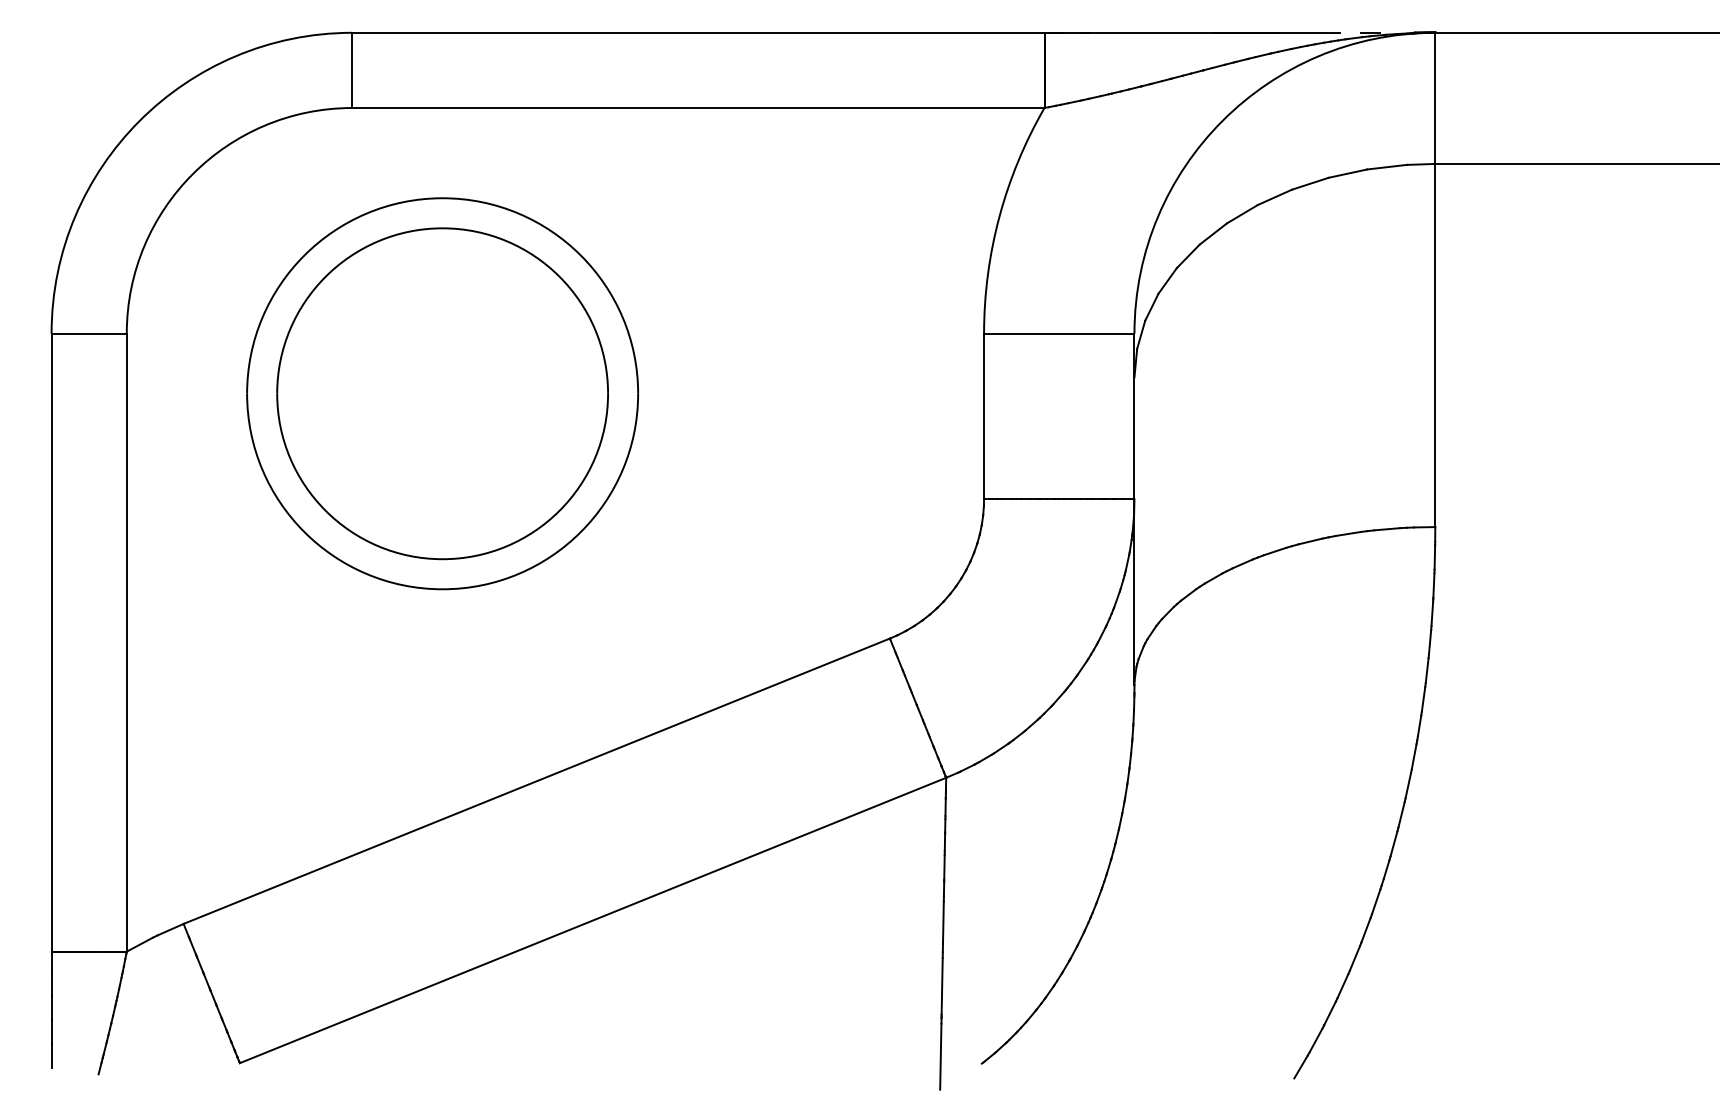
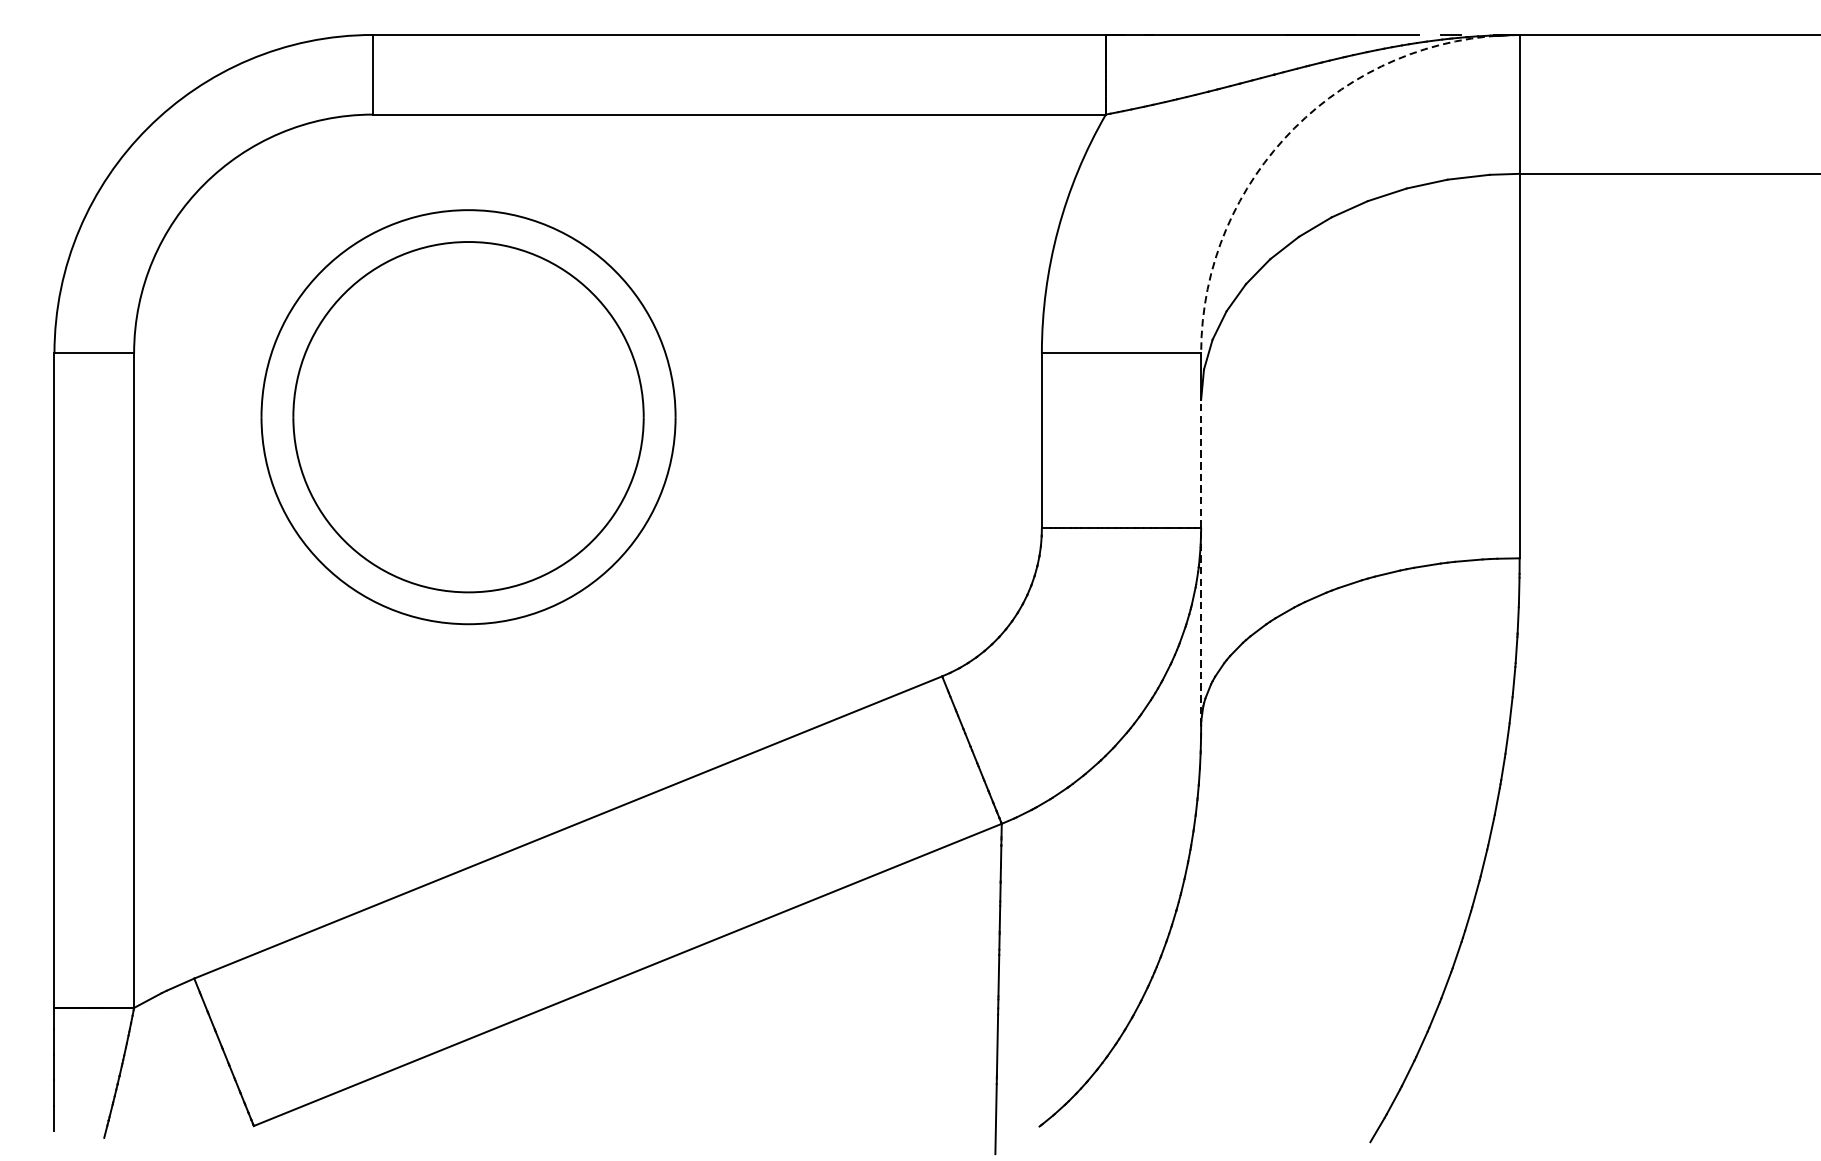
arc: (1222, 120) -> (1294, 127), solid -> dashed
line: (1134, 531) -> (1201, 563), solid -> dashed

